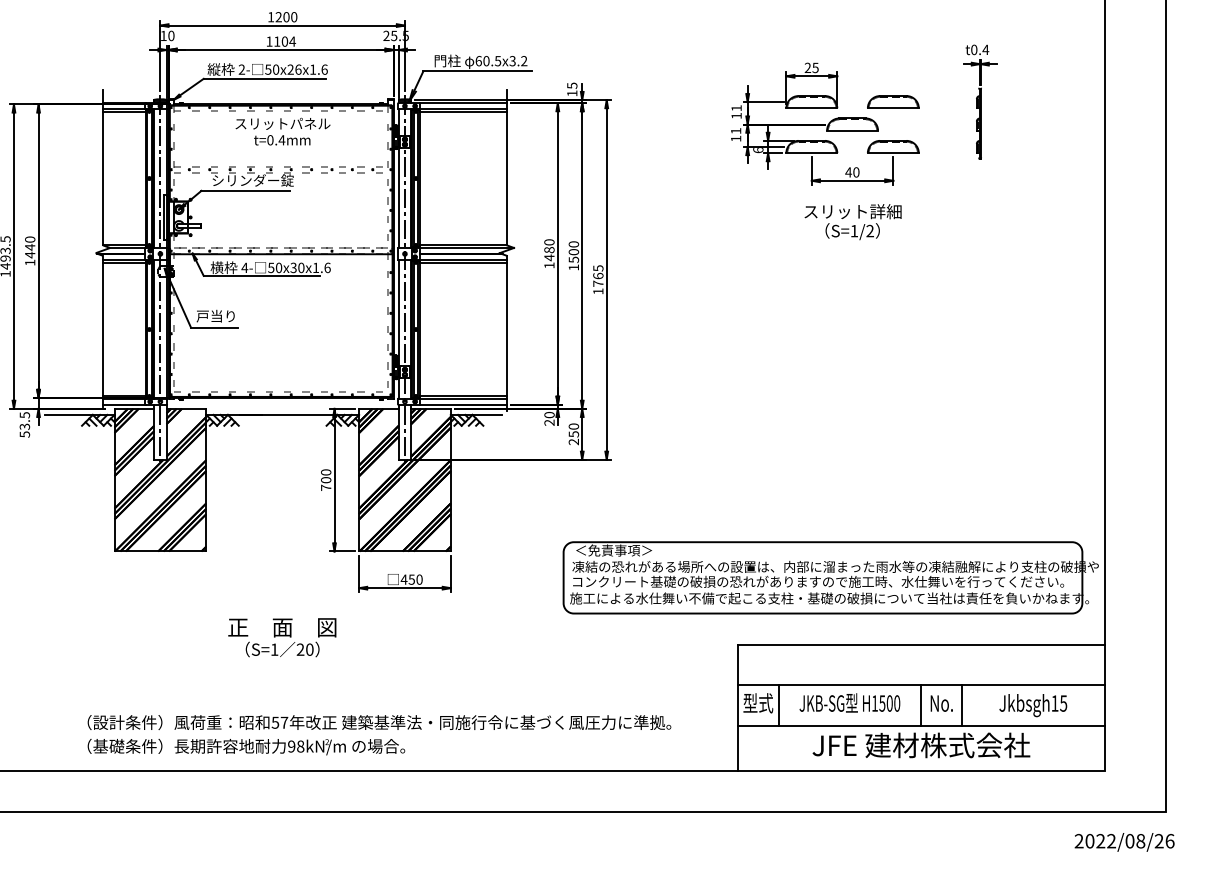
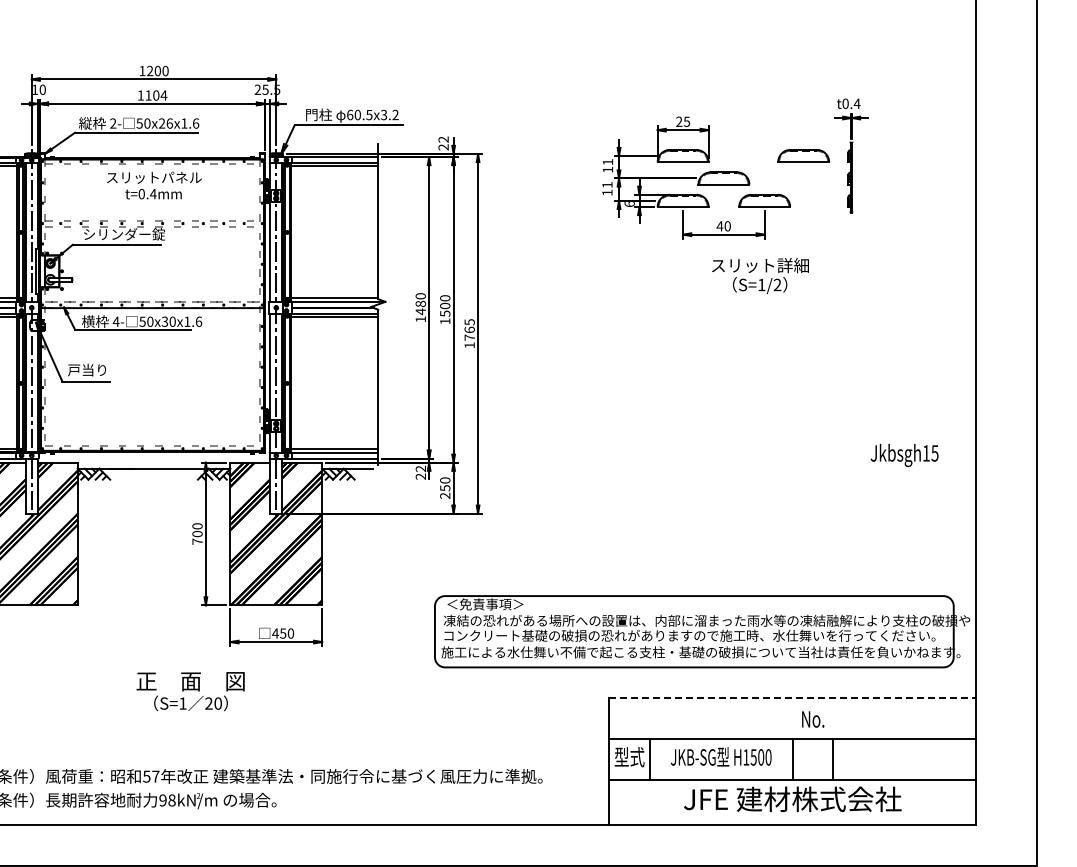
text: (572, 89) -> (443, 143), 15 -> 22
part: (893, 101) -> (803, 155), moved
text: (852, 222) -> (759, 276), moved
text: (549, 414) -> (420, 468), 20 -> 22
text: (282, 637) -> (190, 691), moved
line: (921, 644) -> (792, 698), solid -> dashed
text: (941, 703) -> (812, 719), moved
text: (1033, 705) -> (904, 455), moved

